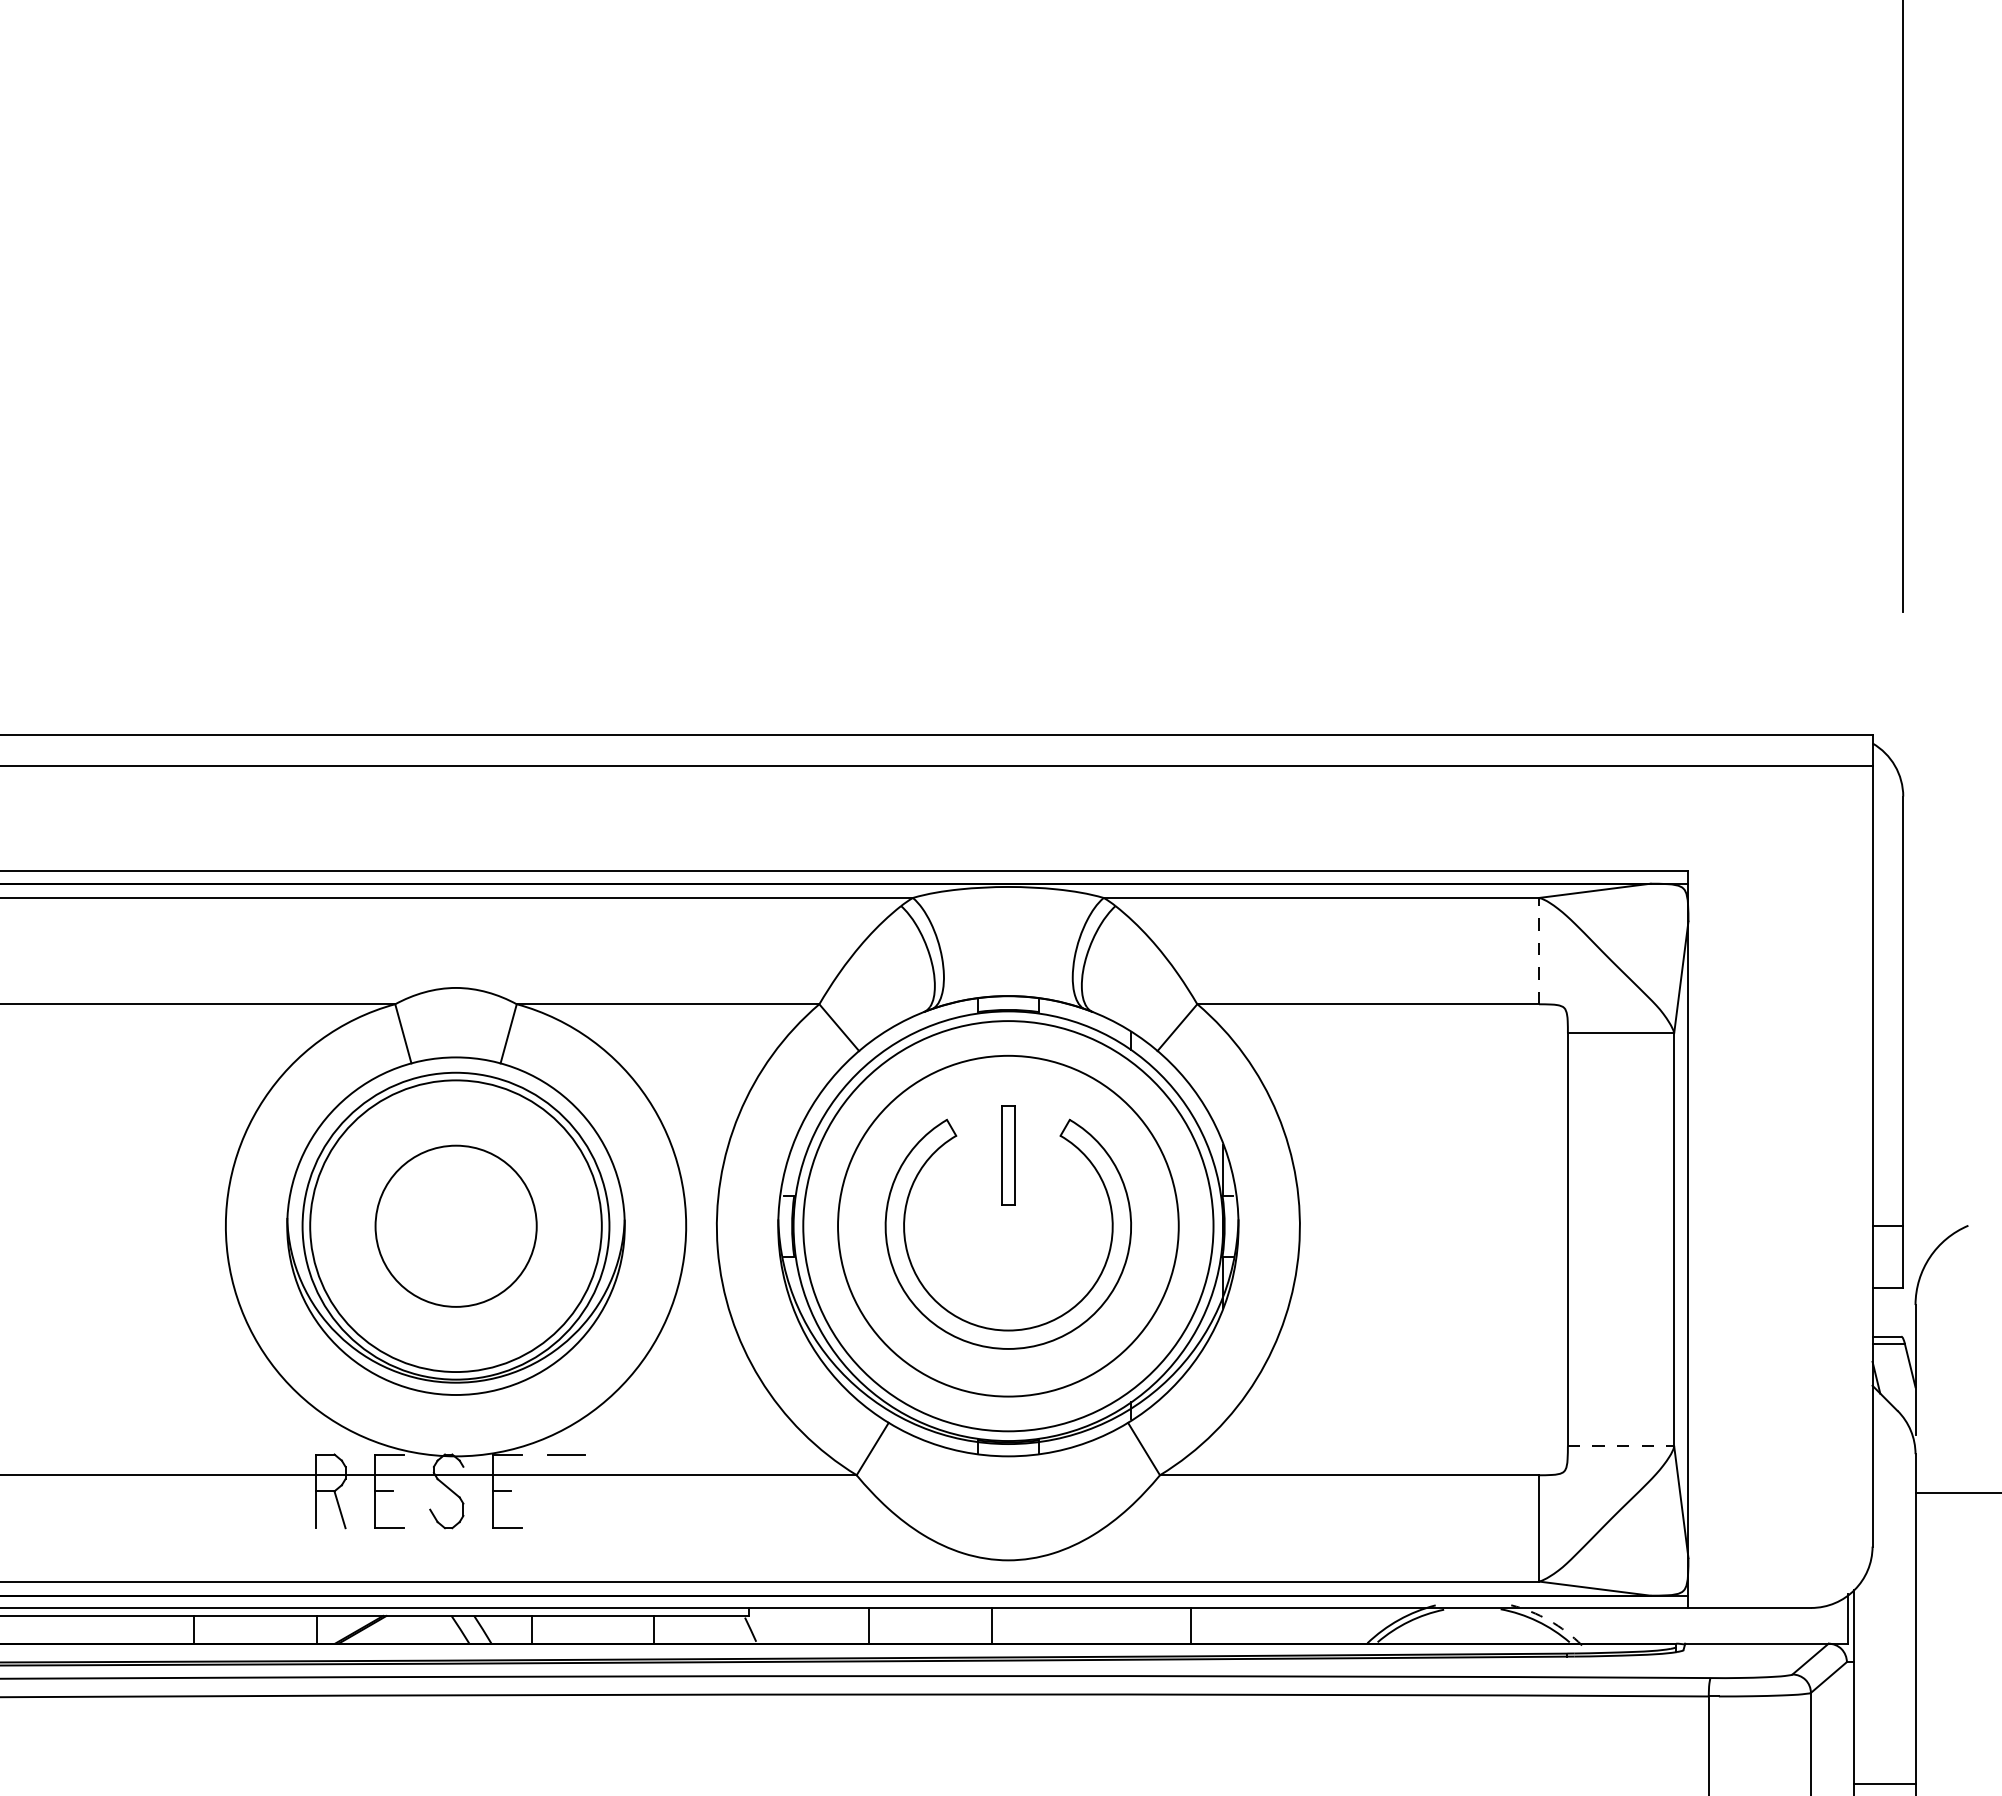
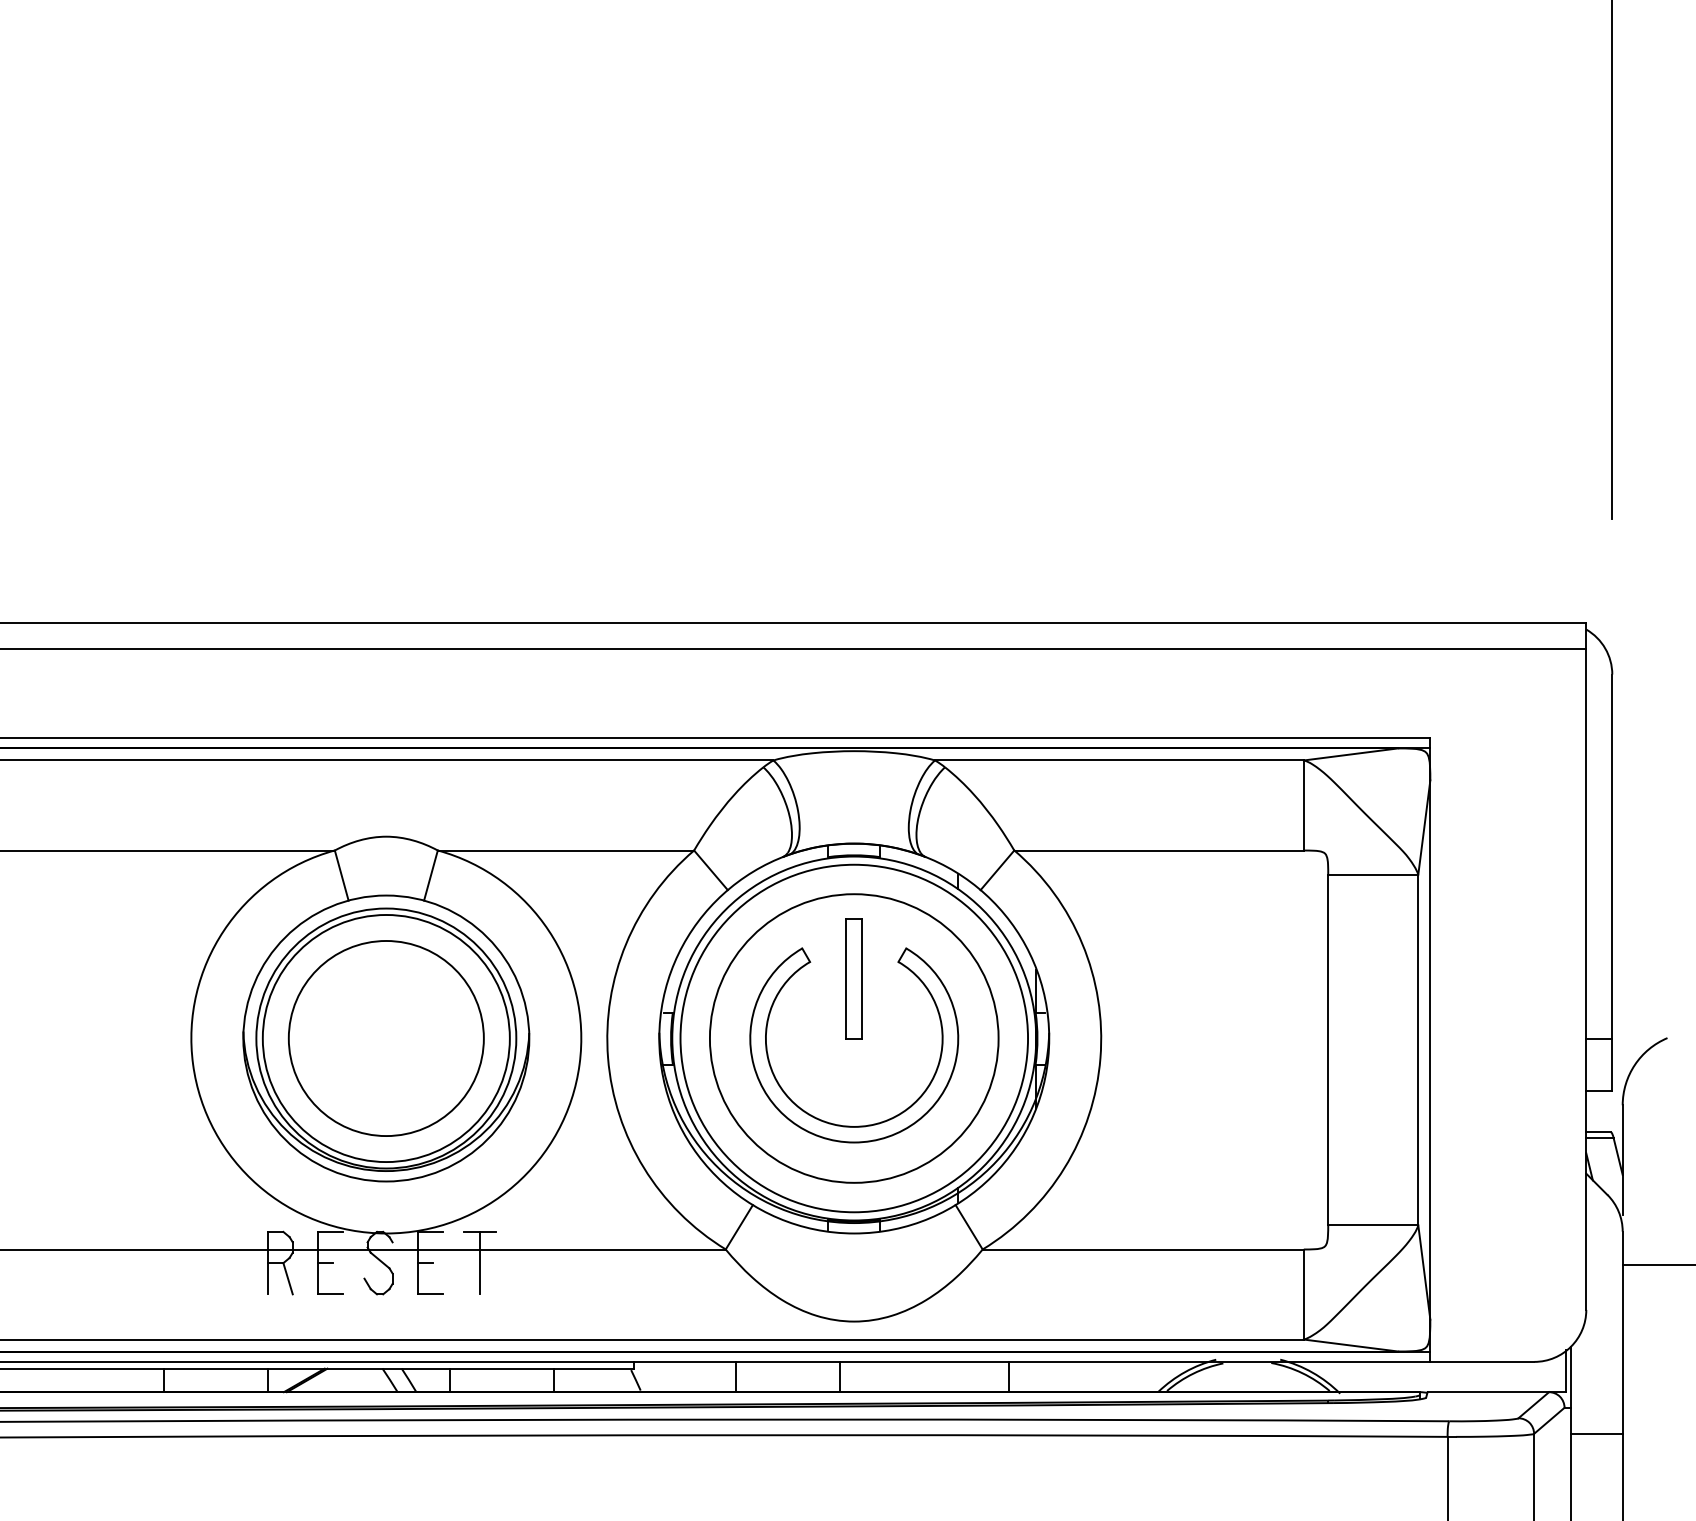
line: (1539, 950) -> (1304, 804), dashed -> solid
part: (1008, 1155) -> (854, 978), size x1.43
circle: (456, 1226) -> (386, 1038), size x1.43
line: (1621, 1446) -> (1373, 1225), dashed -> solid
line: (566, 1491) -> (479, 1263), added
arc: (1549, 1620) -> (1312, 1372), dashed -> solid
line: (1884, 1783) -> (1596, 1433), moved

